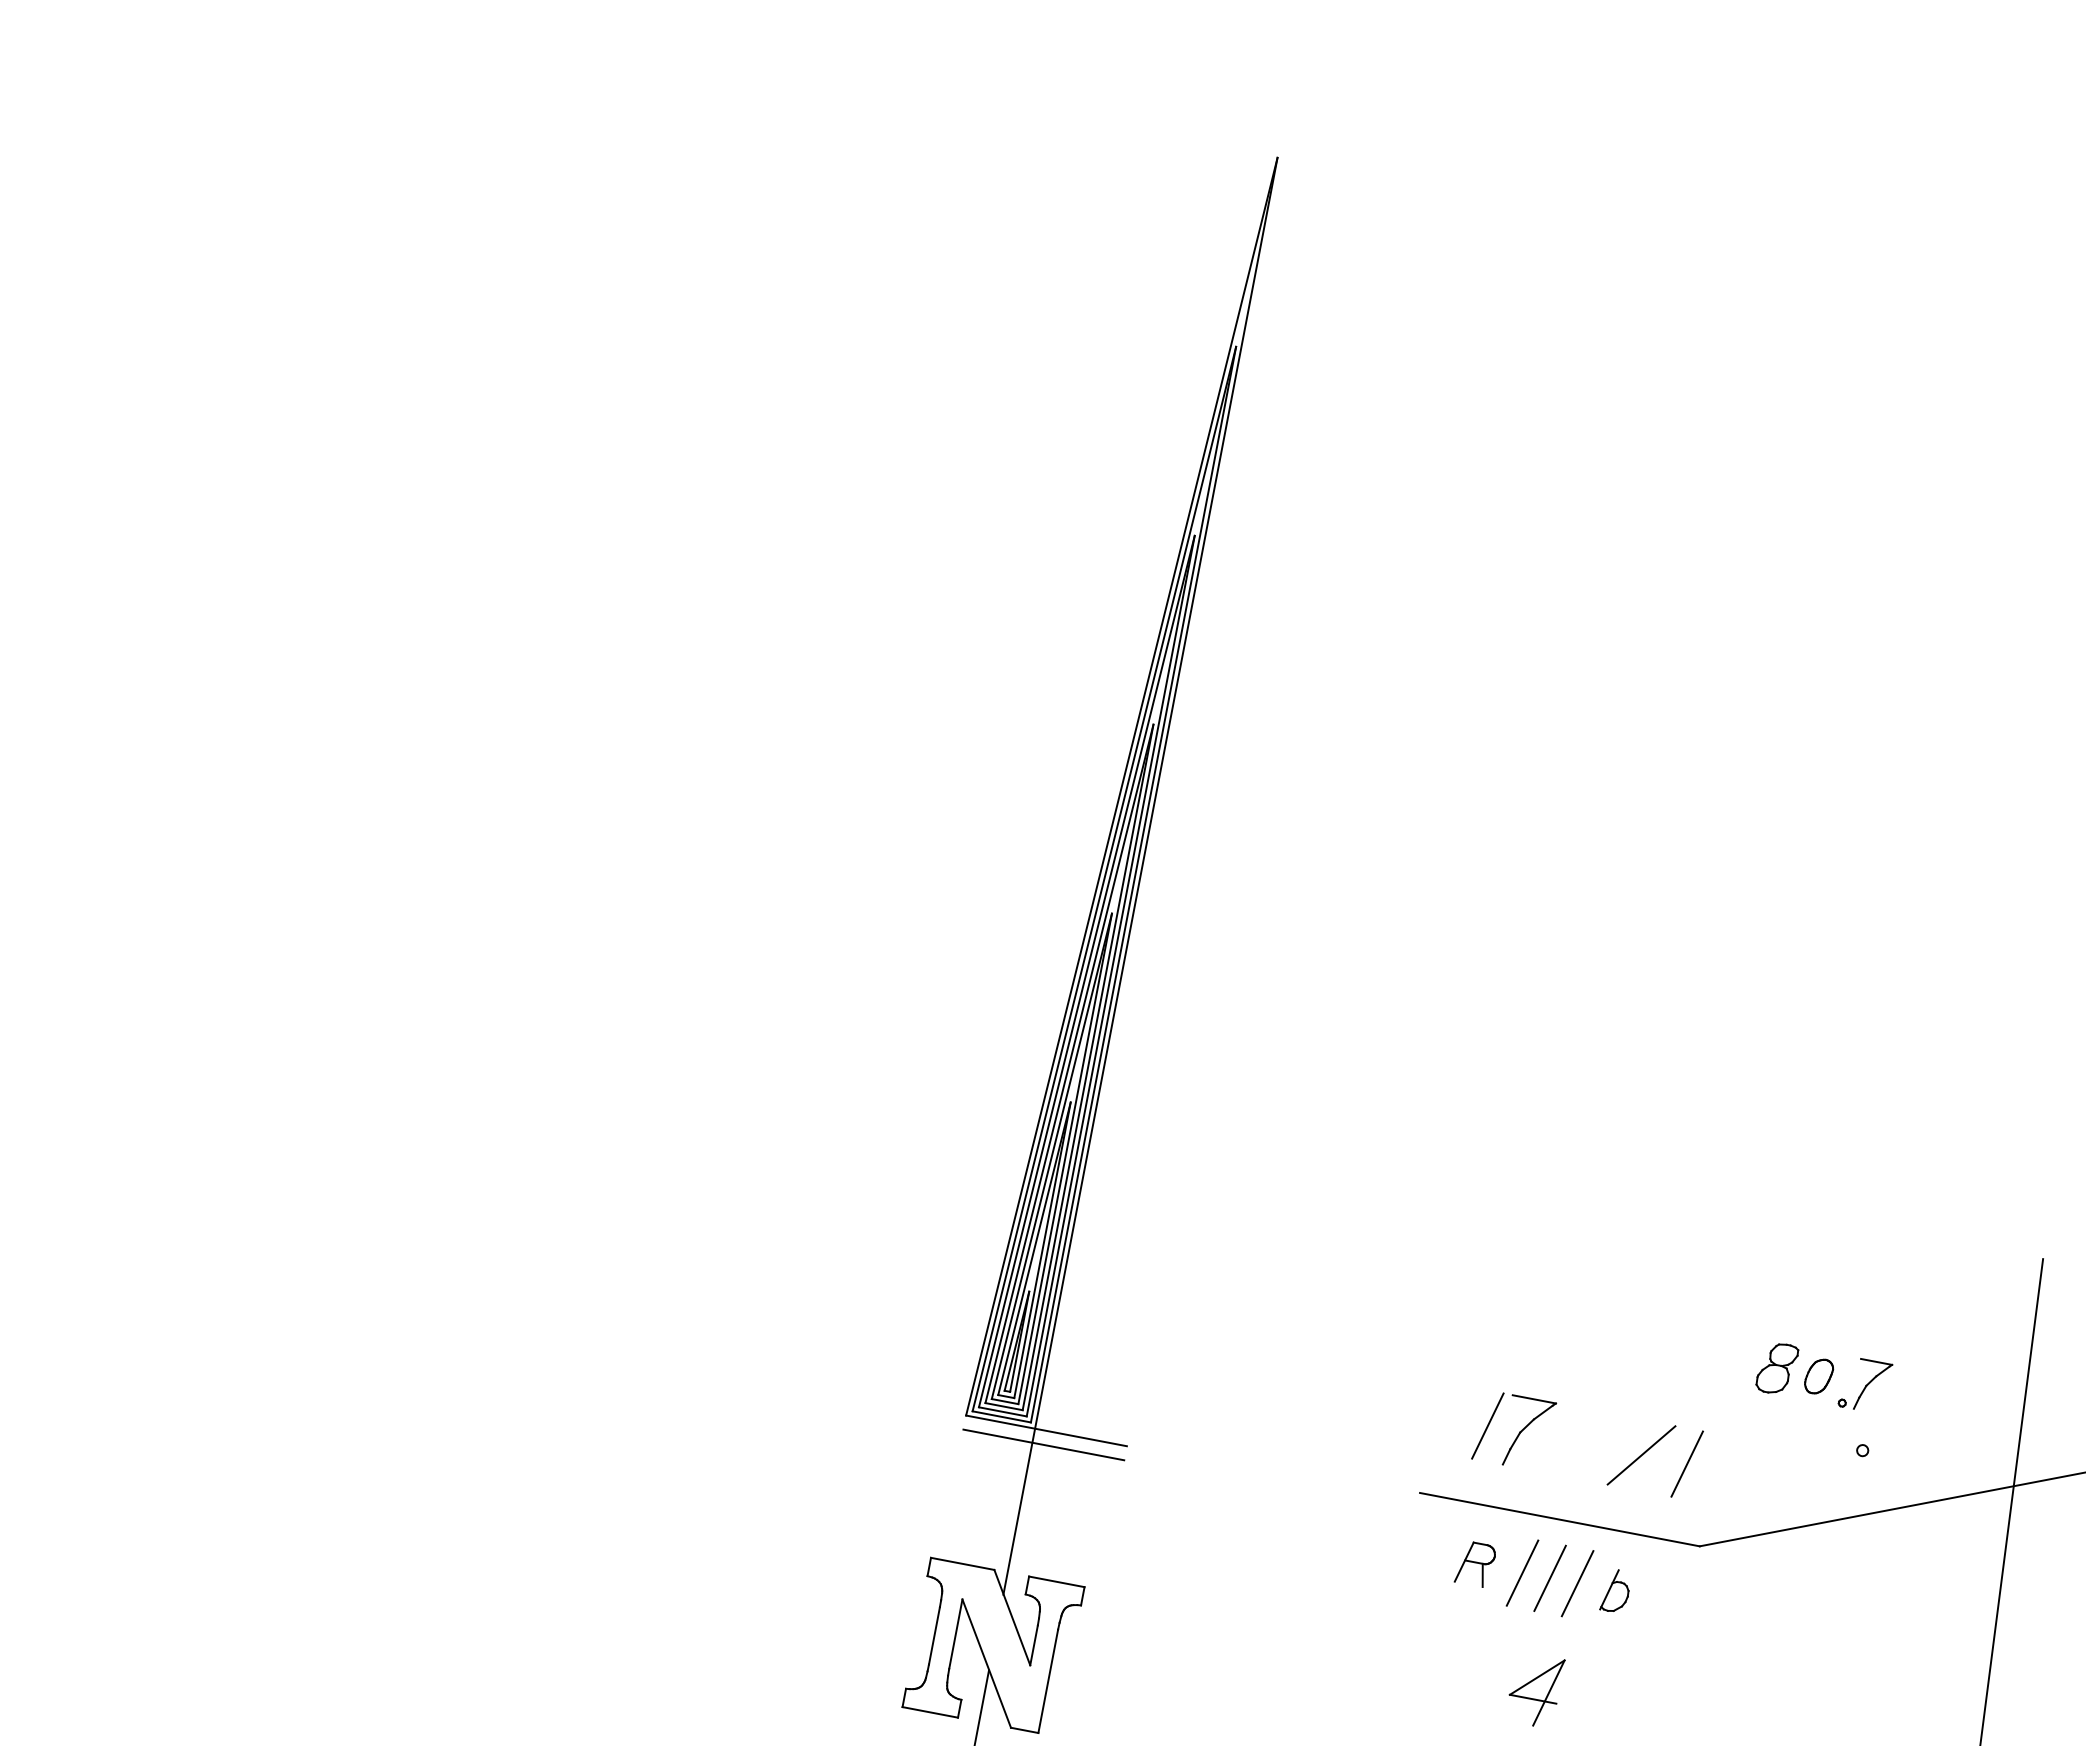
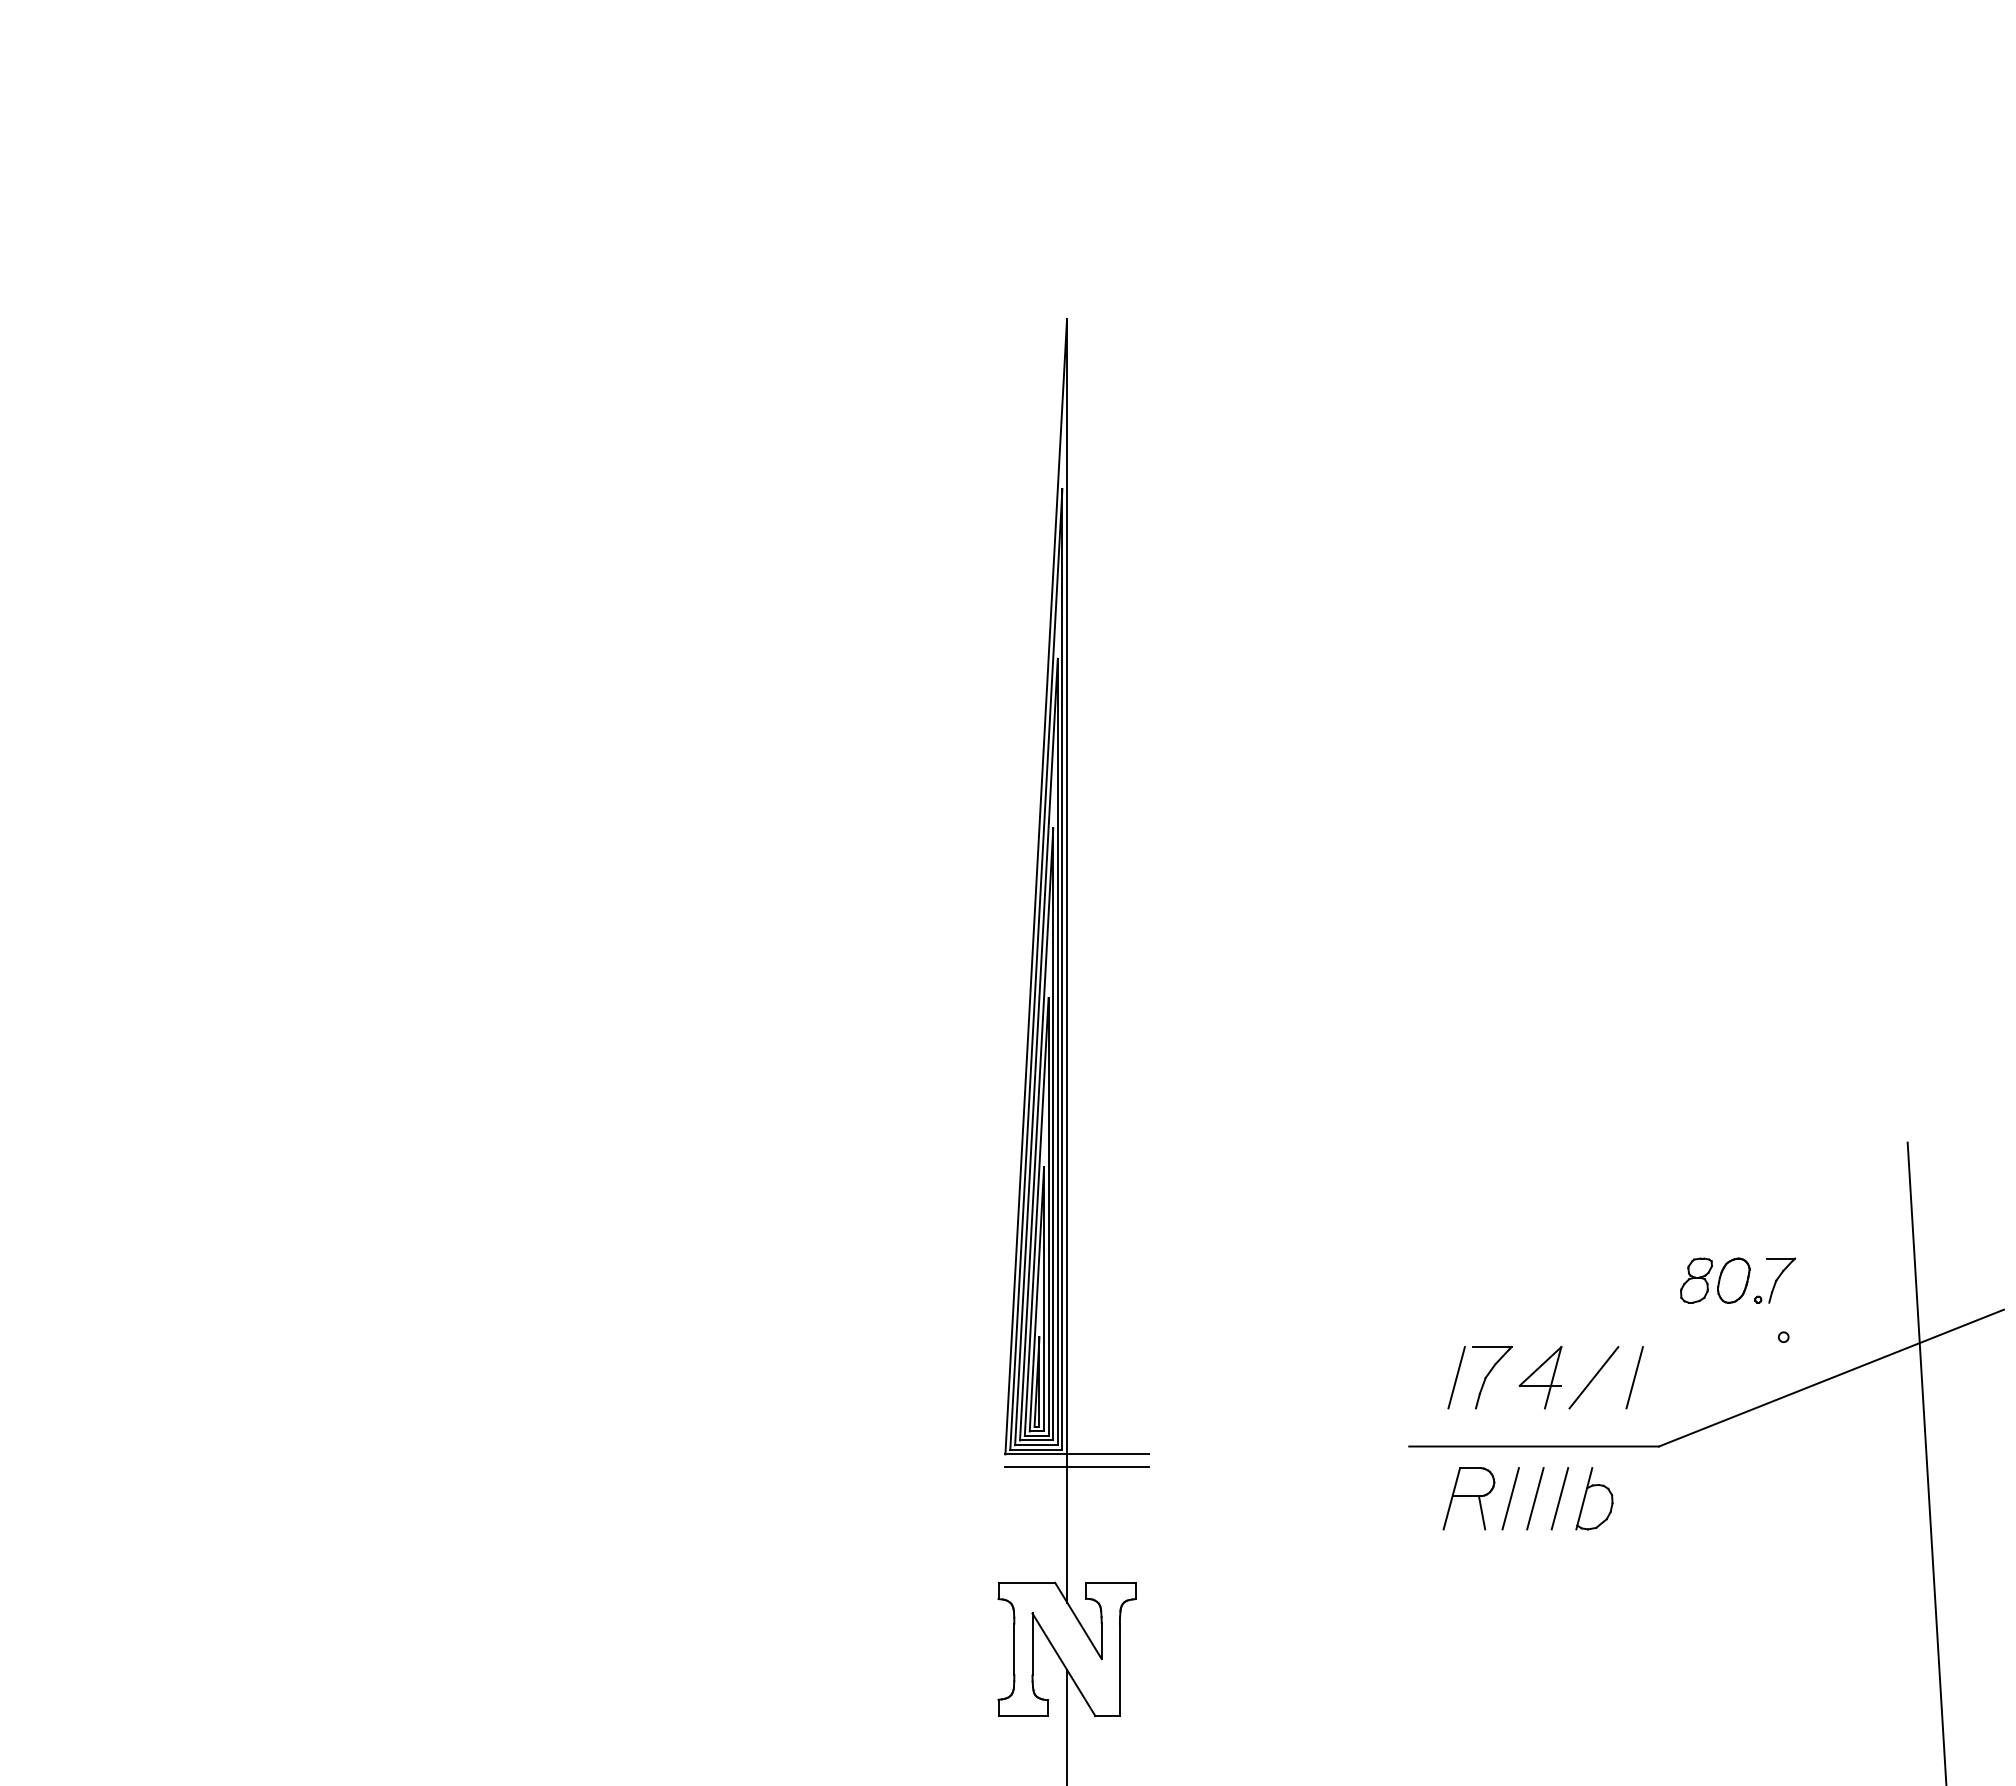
part: (1818, 1376) -> (1733, 1280), size x1.43
part: (1475, 1563) -> (1468, 1498), size x1.67
part: (1616, 1590) -> (1594, 1498), size x1.67
part: (1534, 1690) -> (1540, 1377), moved

